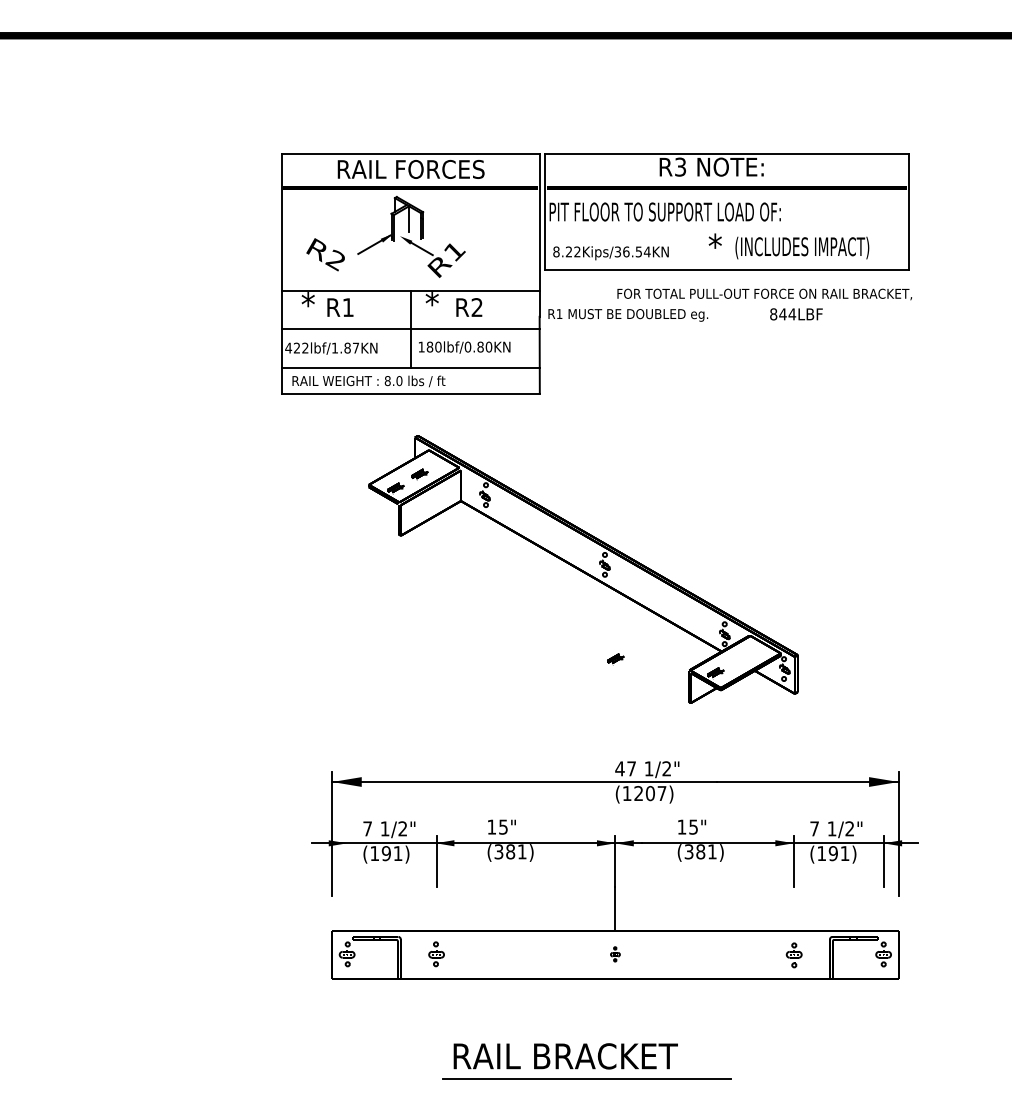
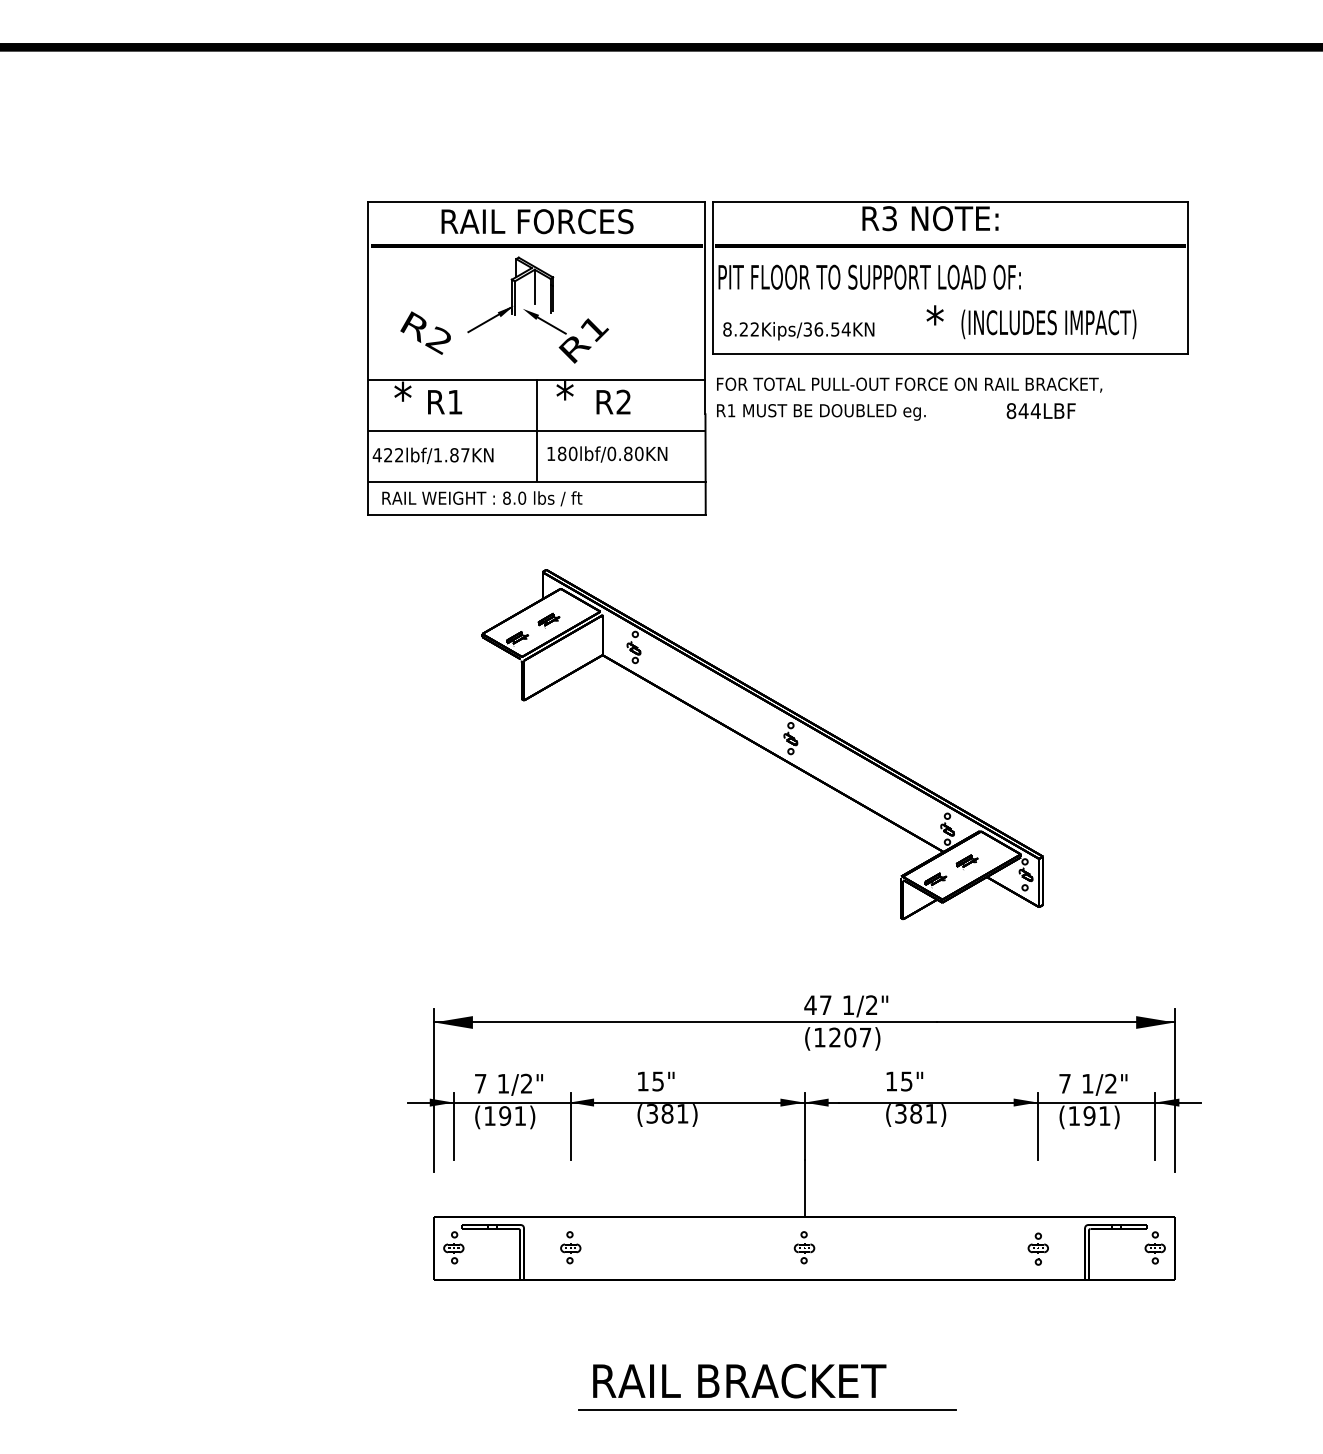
text: (764, 294) -> (909, 385), moved
part: (615, 659) -> (966, 862), moved
line: (347, 860) -> (454, 1125), added
part: (615, 954) -> (804, 1247), size x1.67

